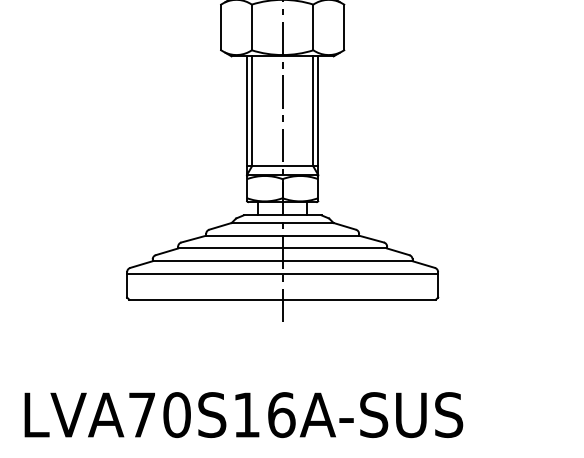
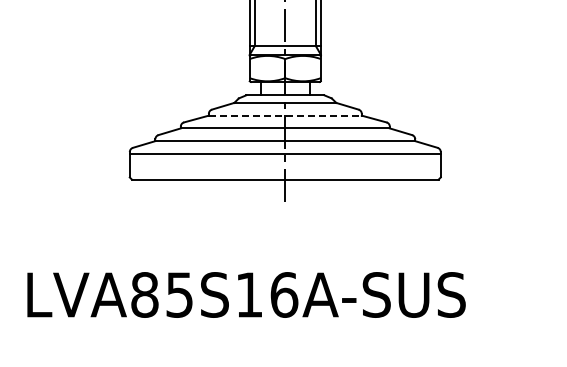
line: (283, 235) -> (286, 115), solid -> dashed
text: (159, 415) -> (162, 295), LVA70S16A-SUS -> LVA85S16A-SUS

